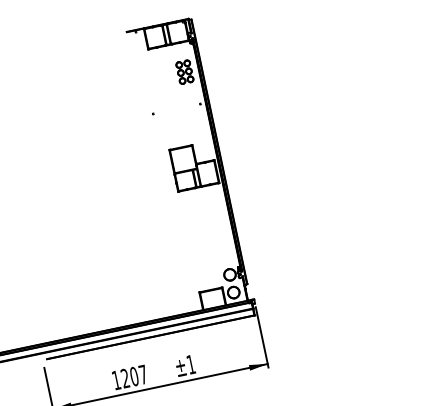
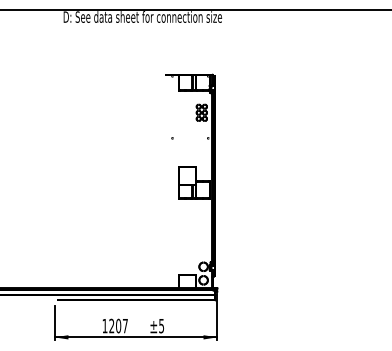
text: (191, 365) -> (161, 326), ±1 -> ±5

